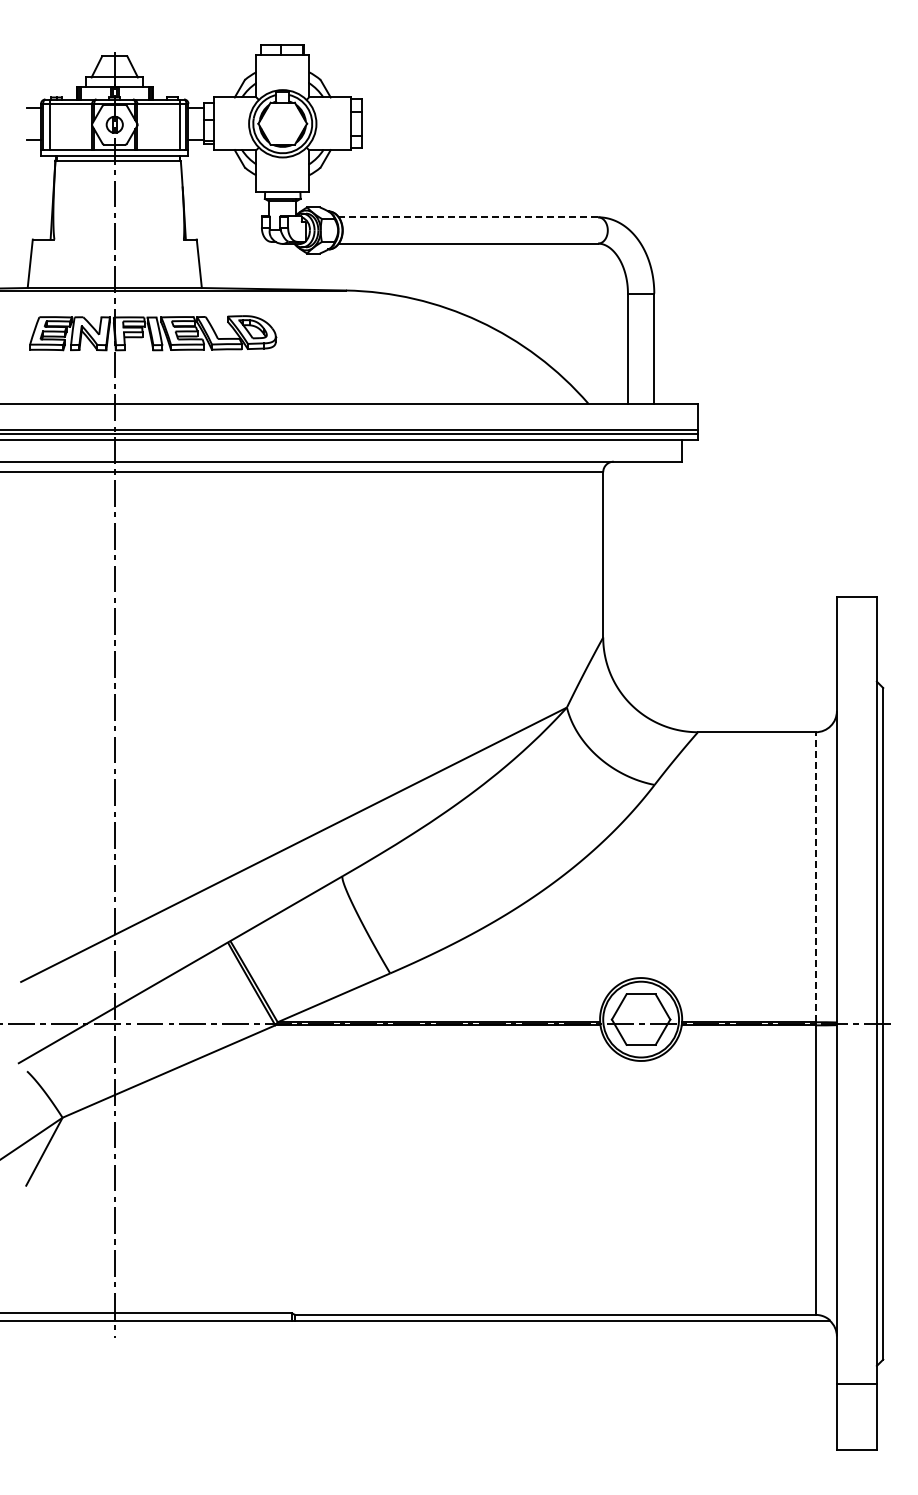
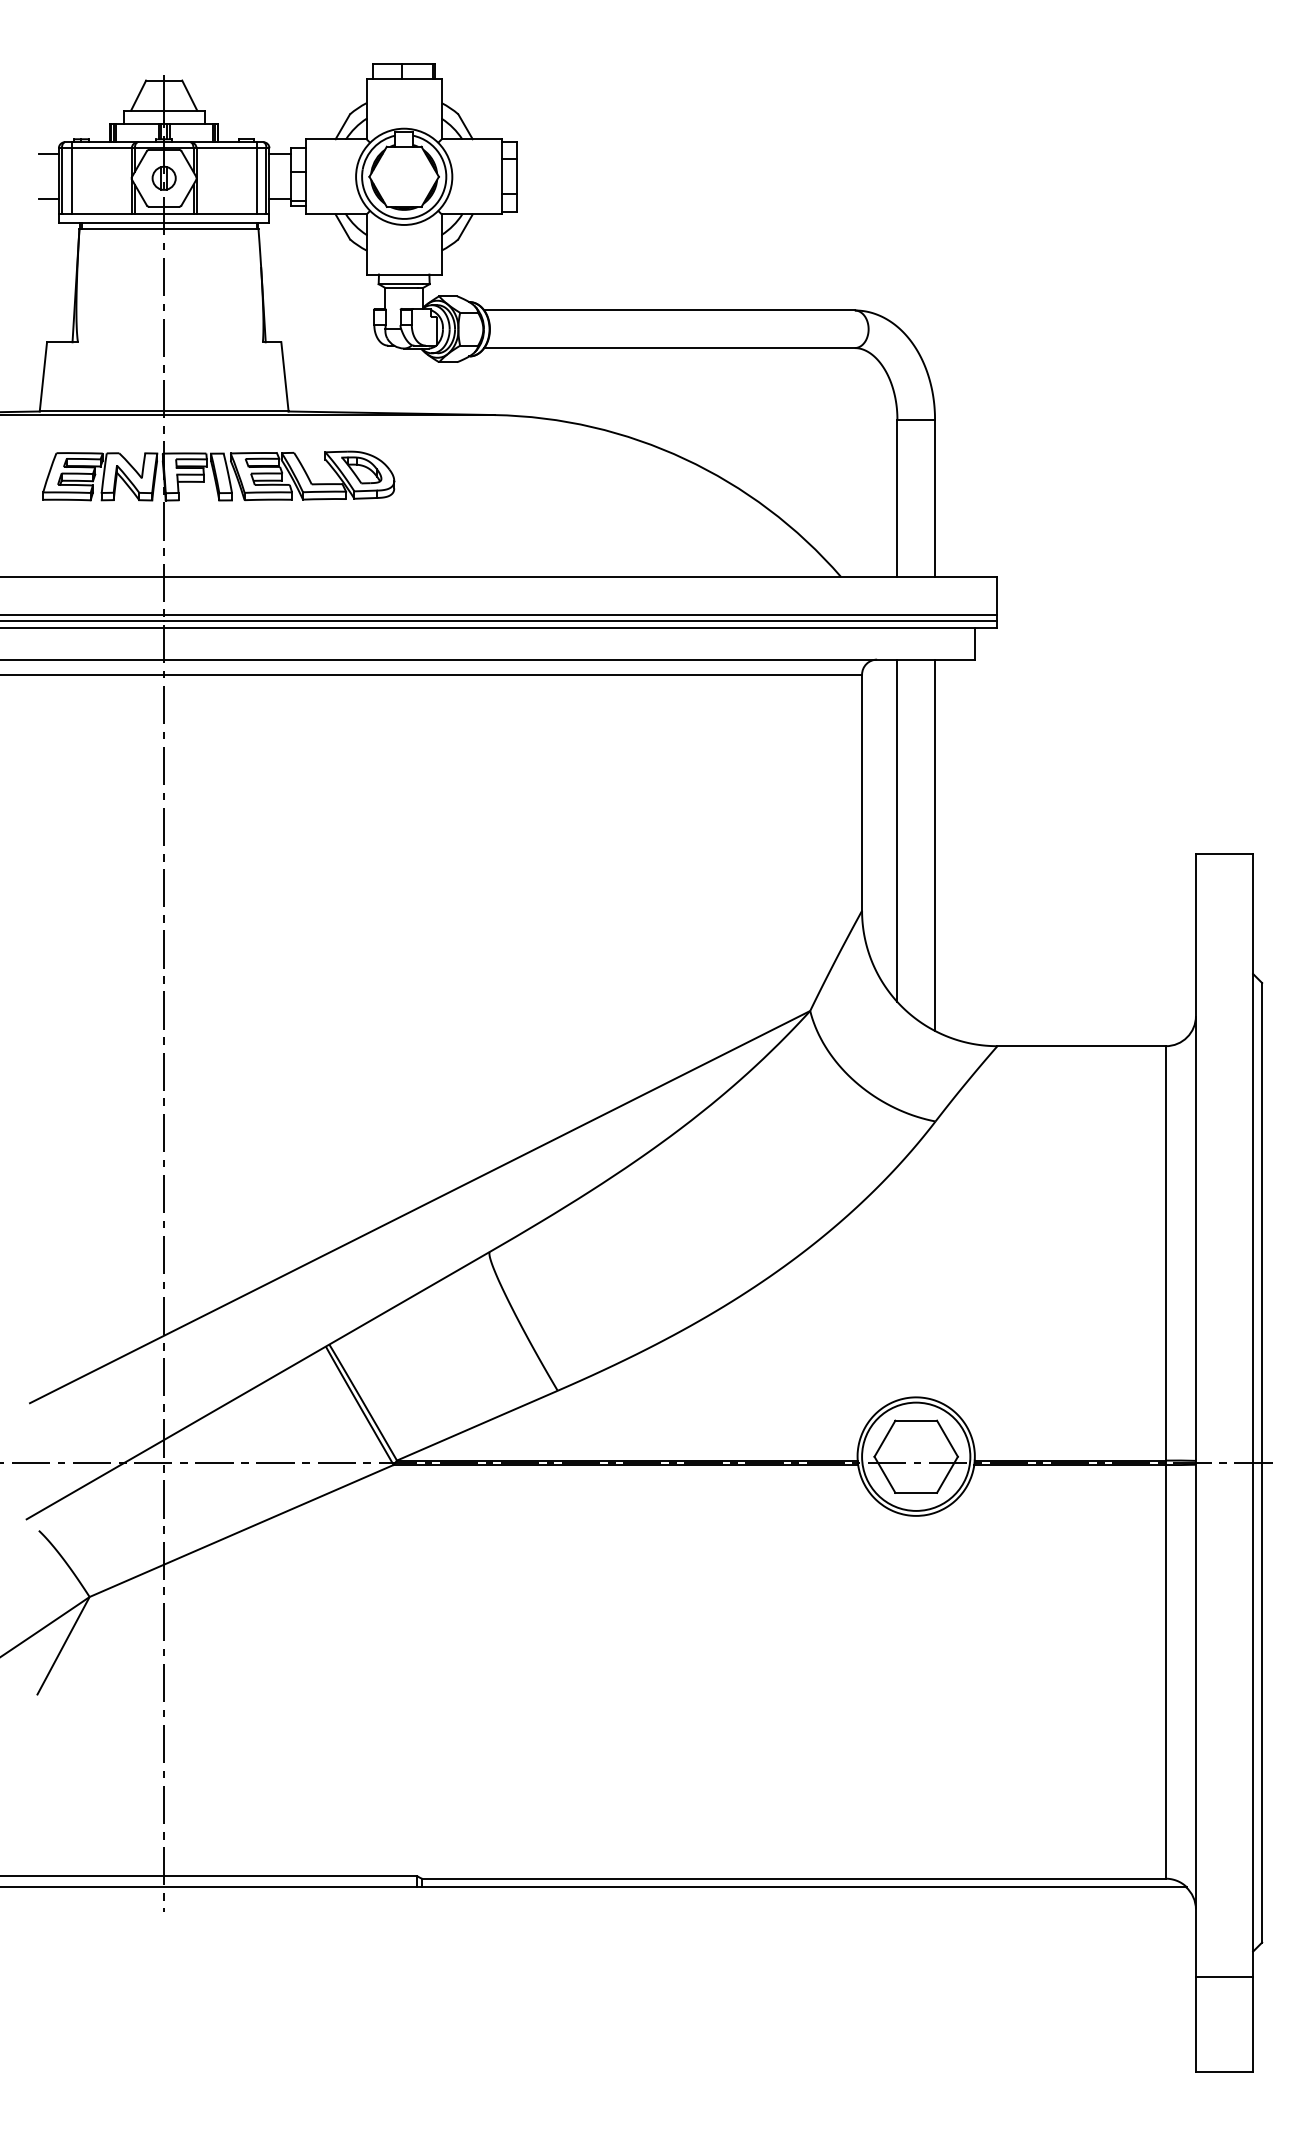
line: (468, 217) -> (669, 310), dashed -> solid
line: (627, 581) -> (896, 830), added
line: (654, 591) -> (935, 845), added
line: (815, 876) -> (1165, 1252), dashed -> solid

